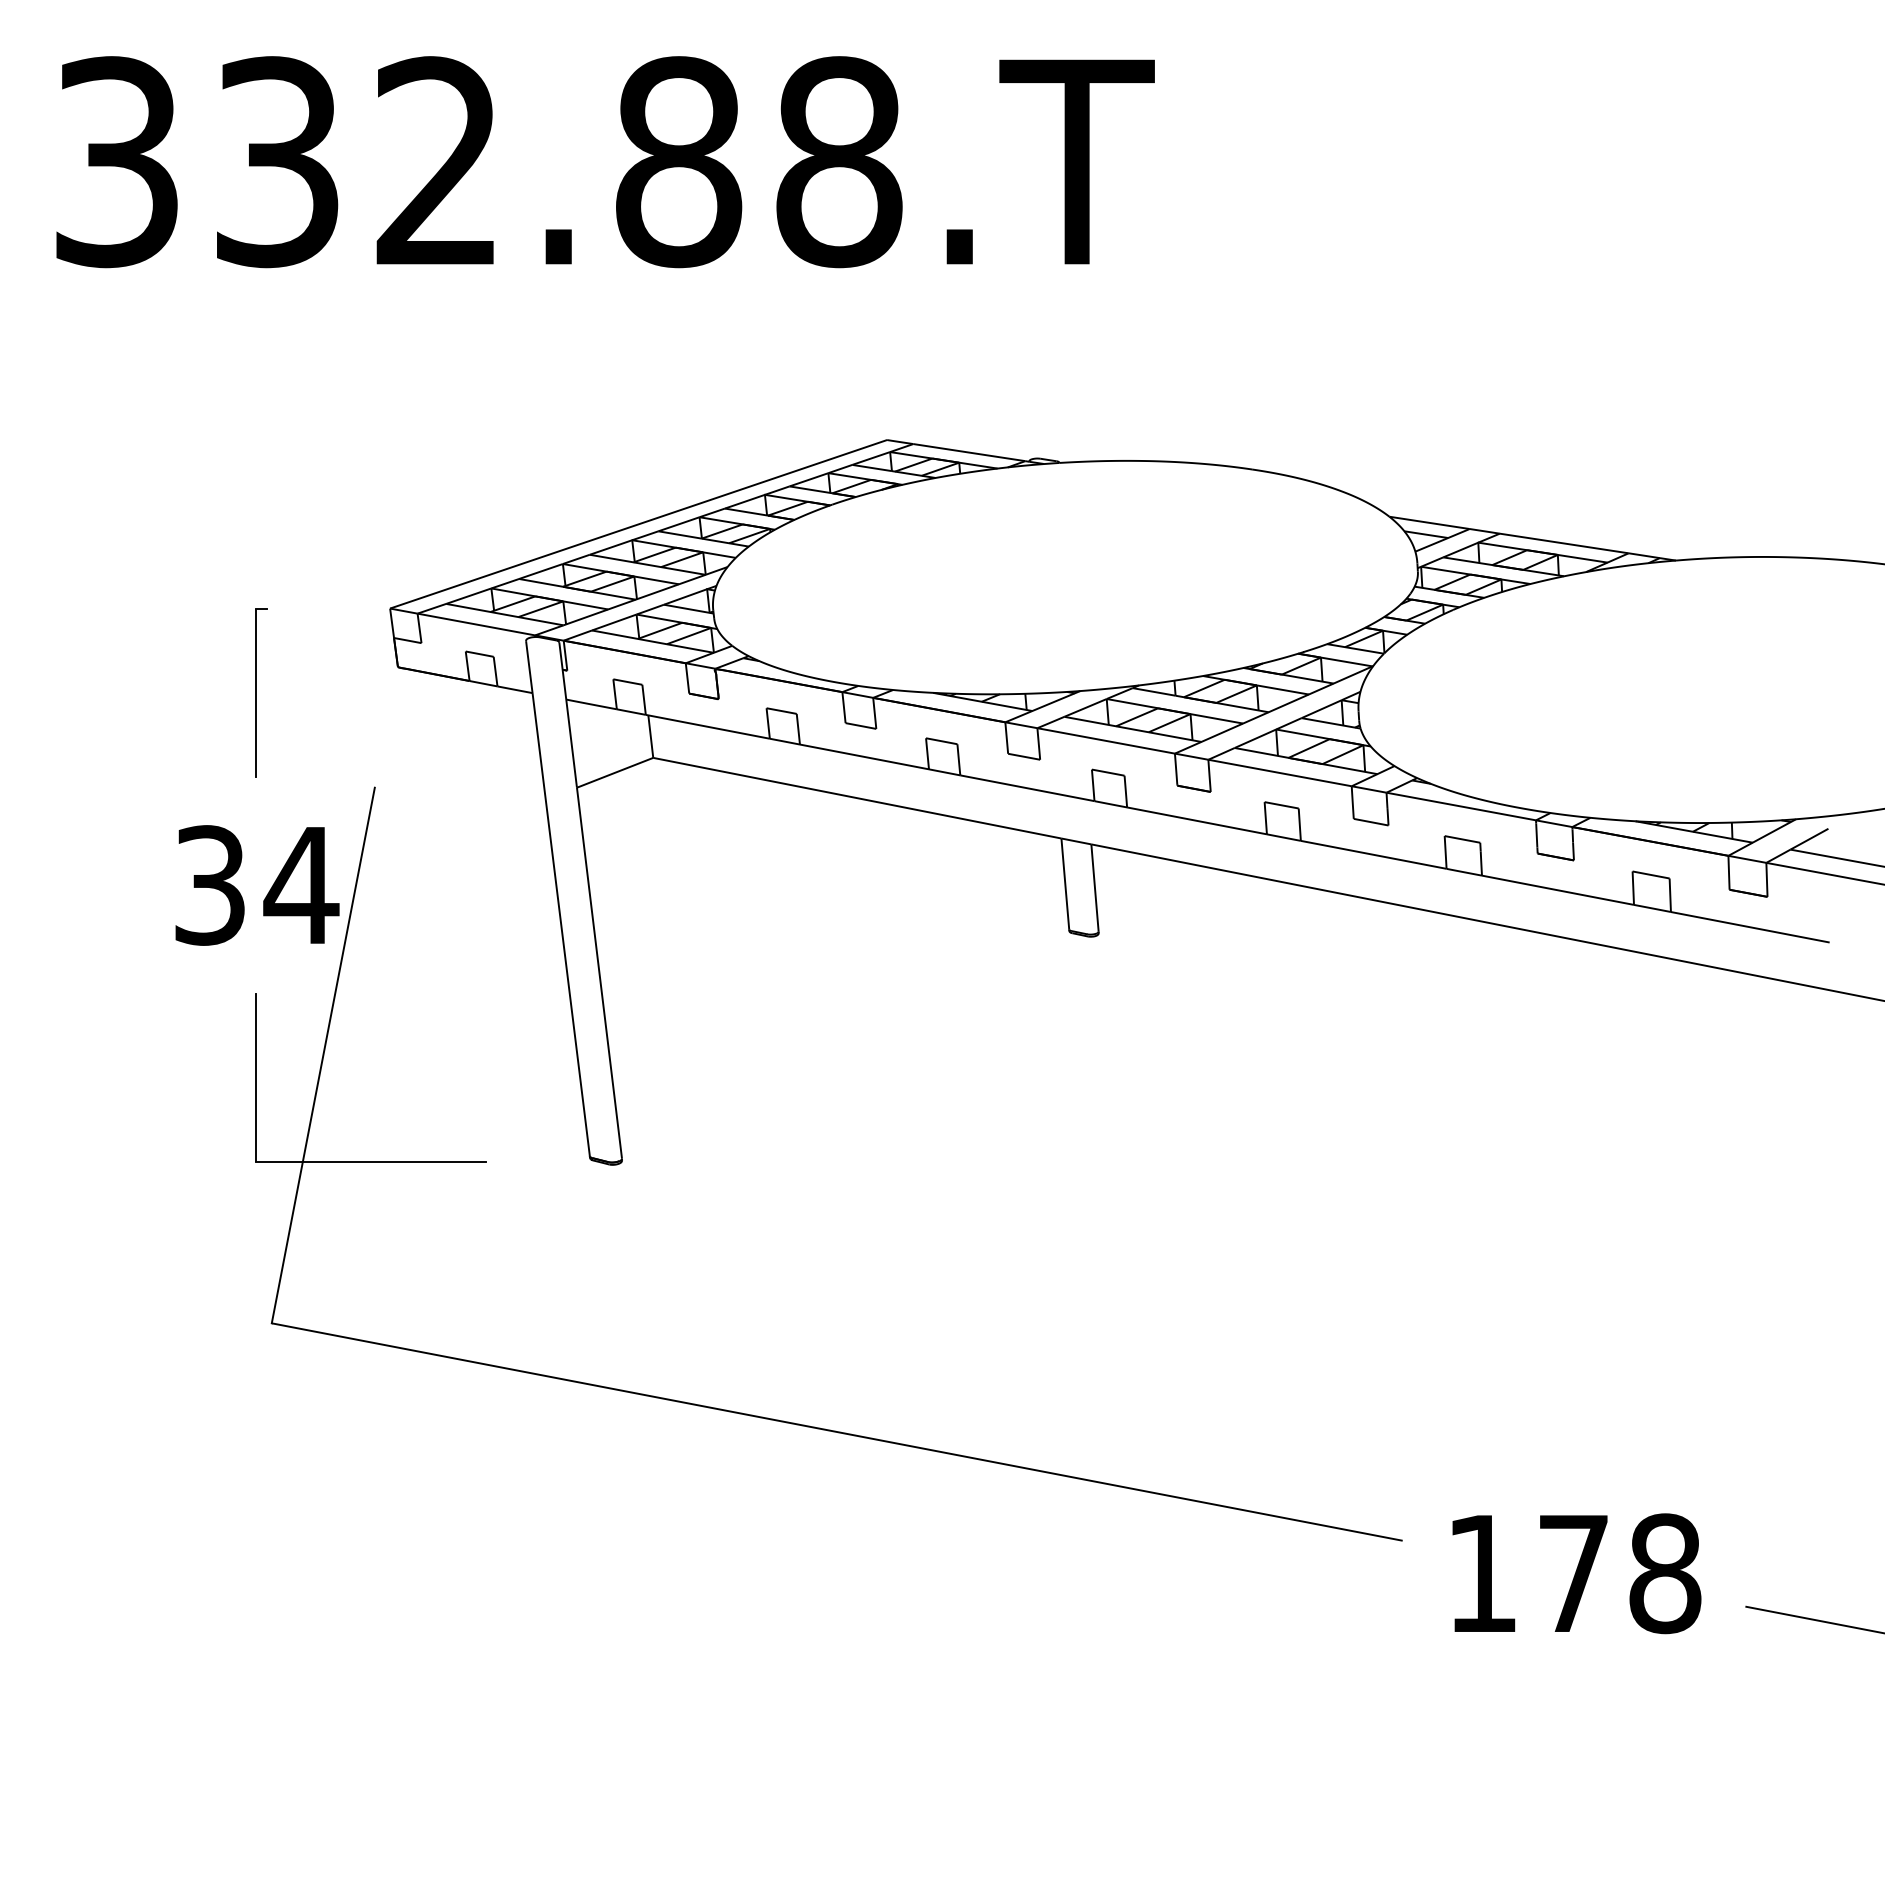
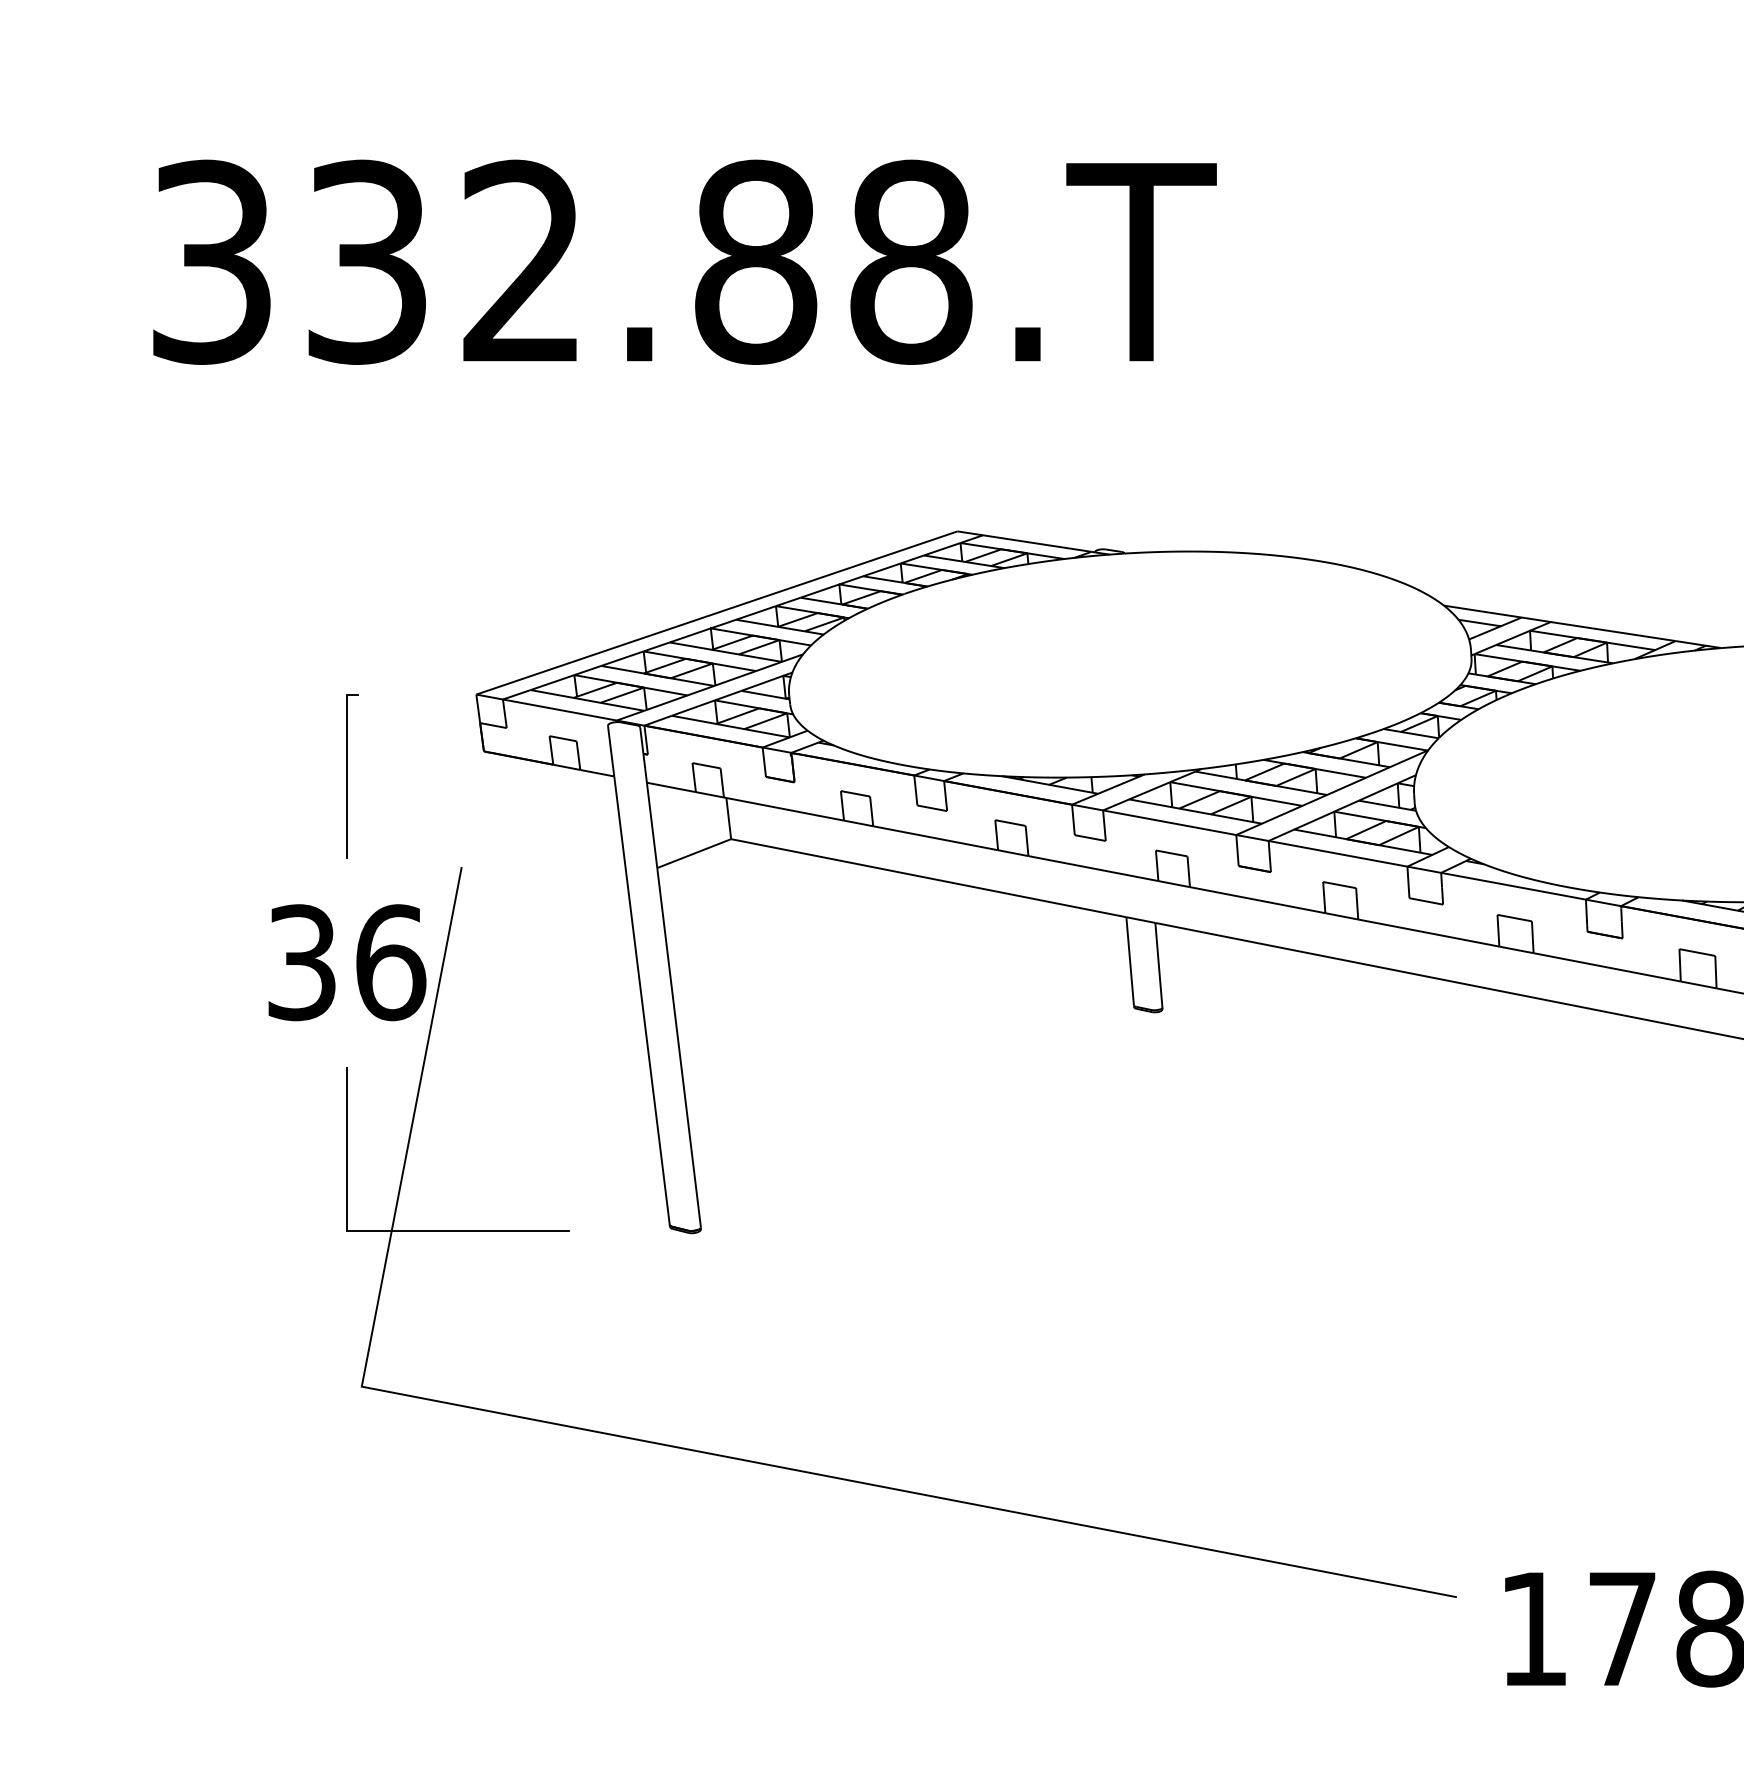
text: (301, 885) -> (390, 962), 34 -> 36

